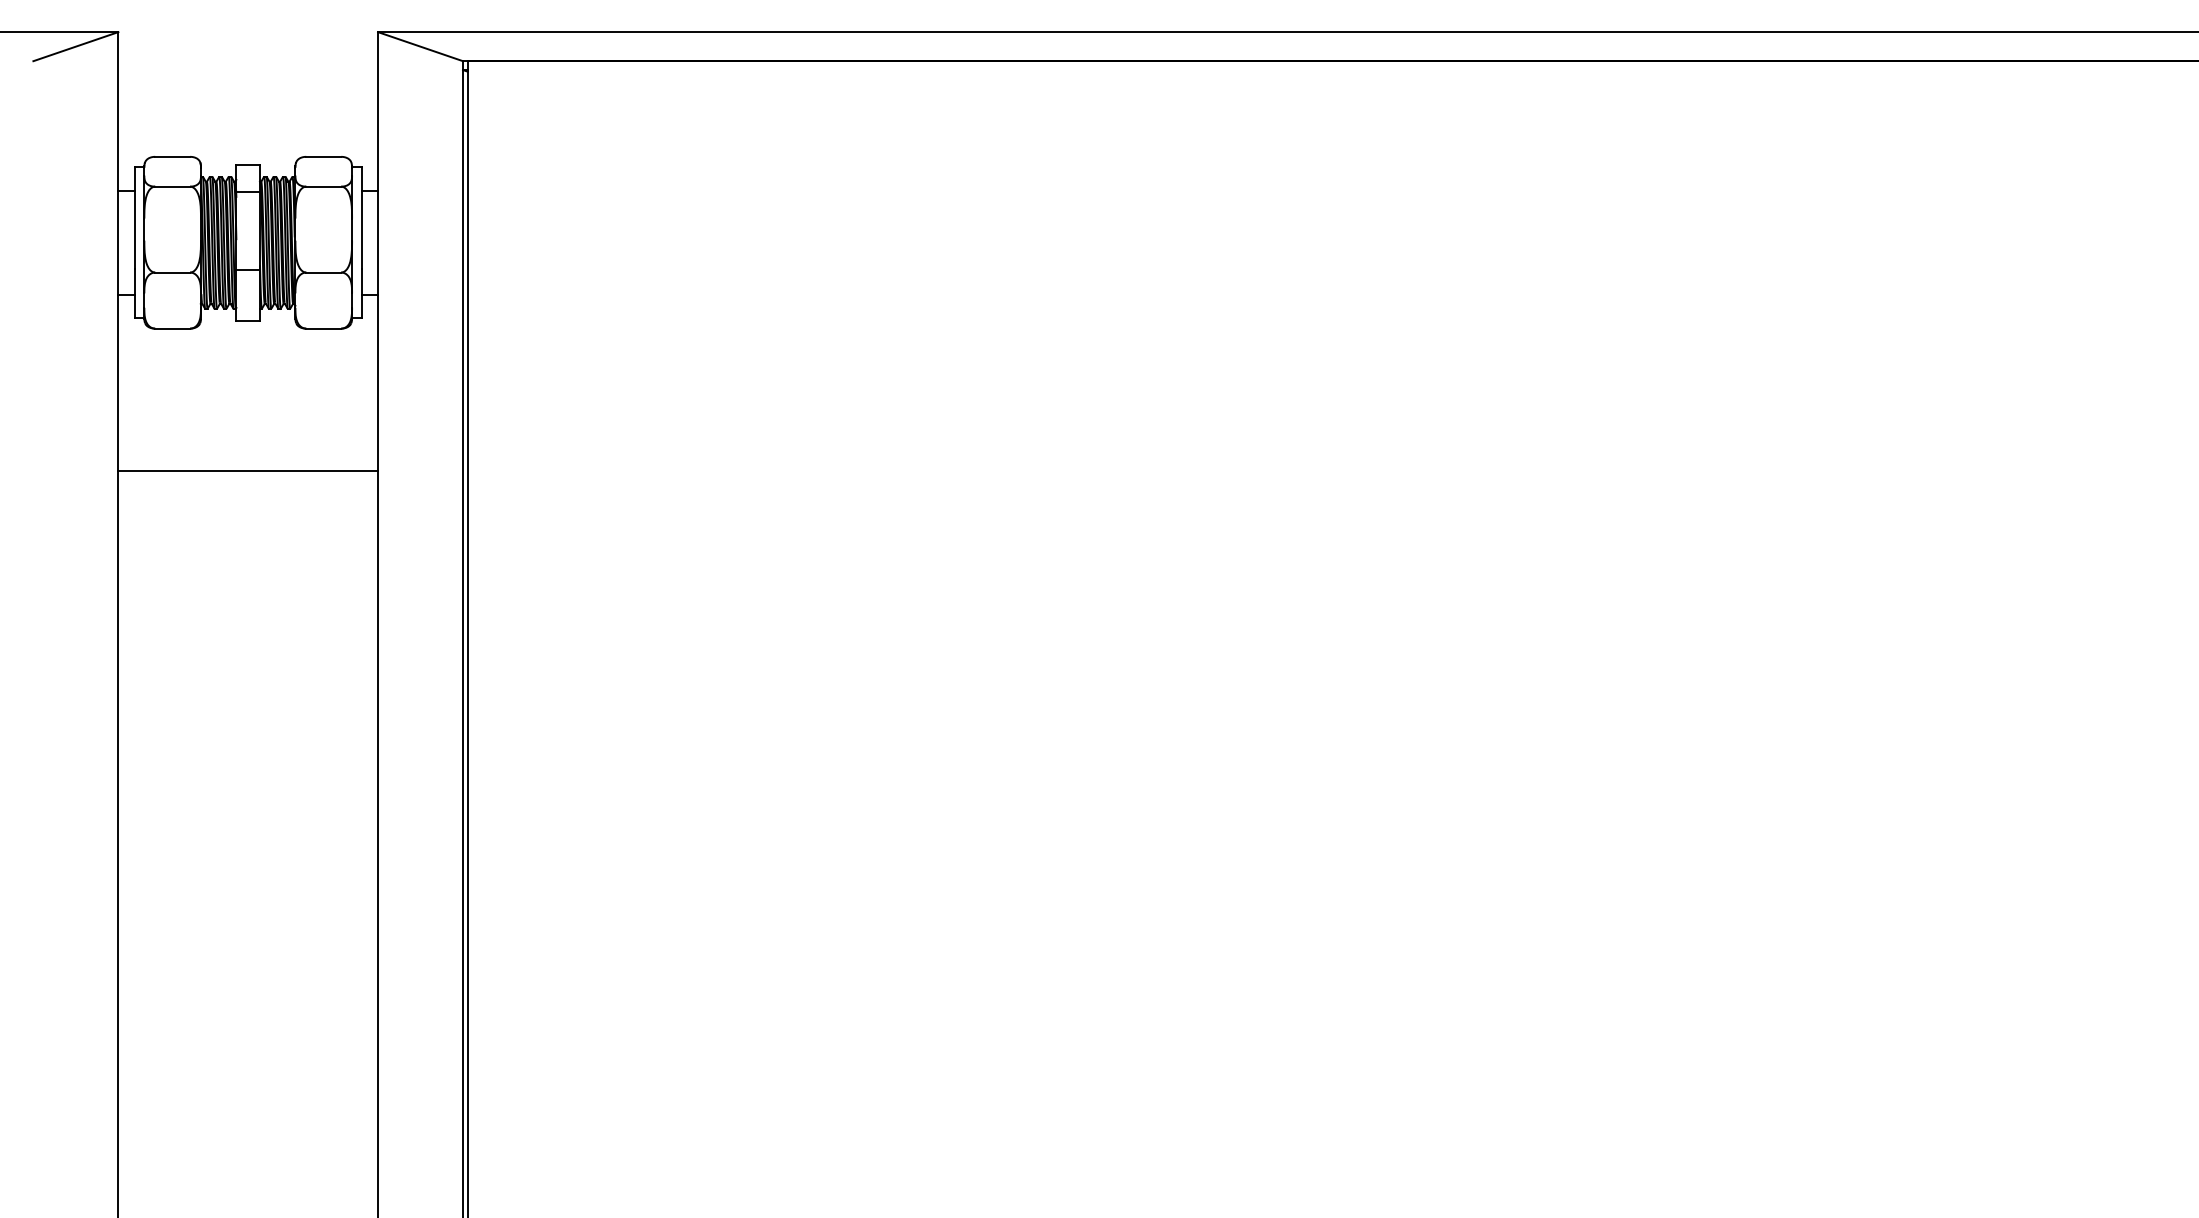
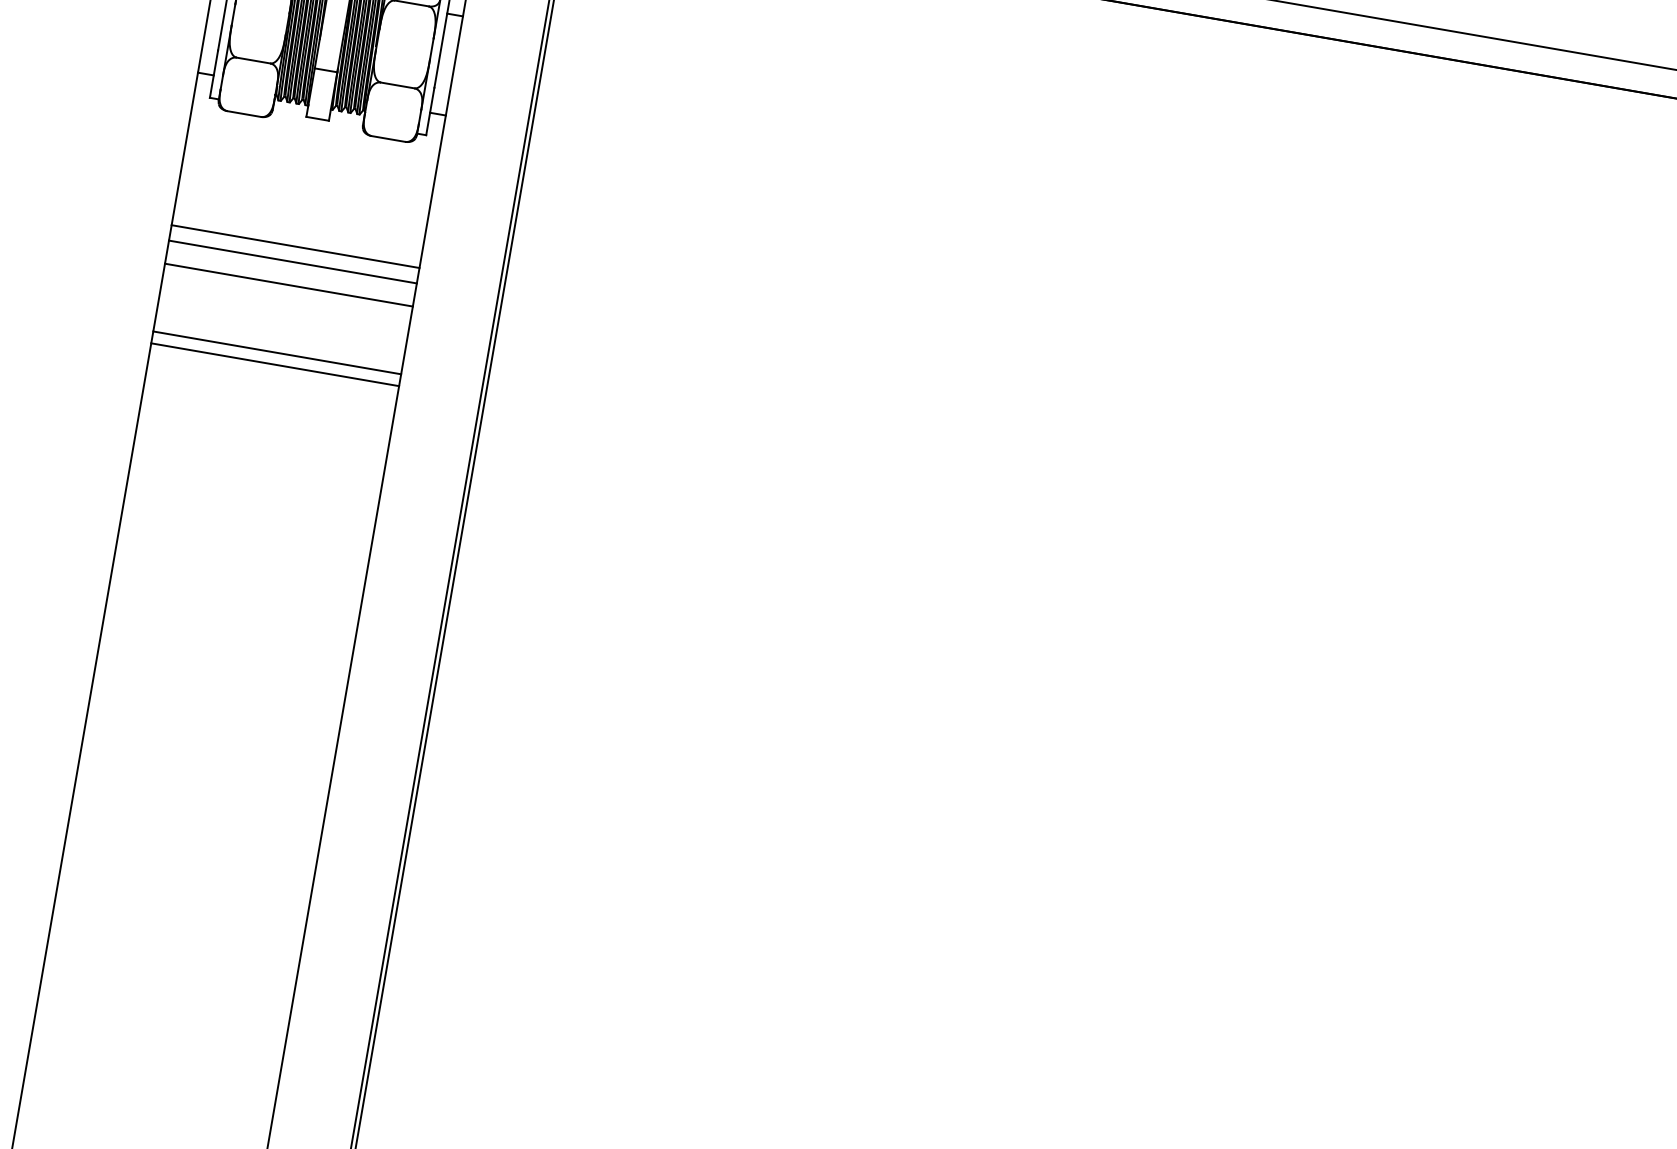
line: (248, 454) -> (295, 246), added
line: (248, 494) -> (289, 284), added
line: (248, 565) -> (277, 352), added
line: (248, 578) -> (275, 365), added

